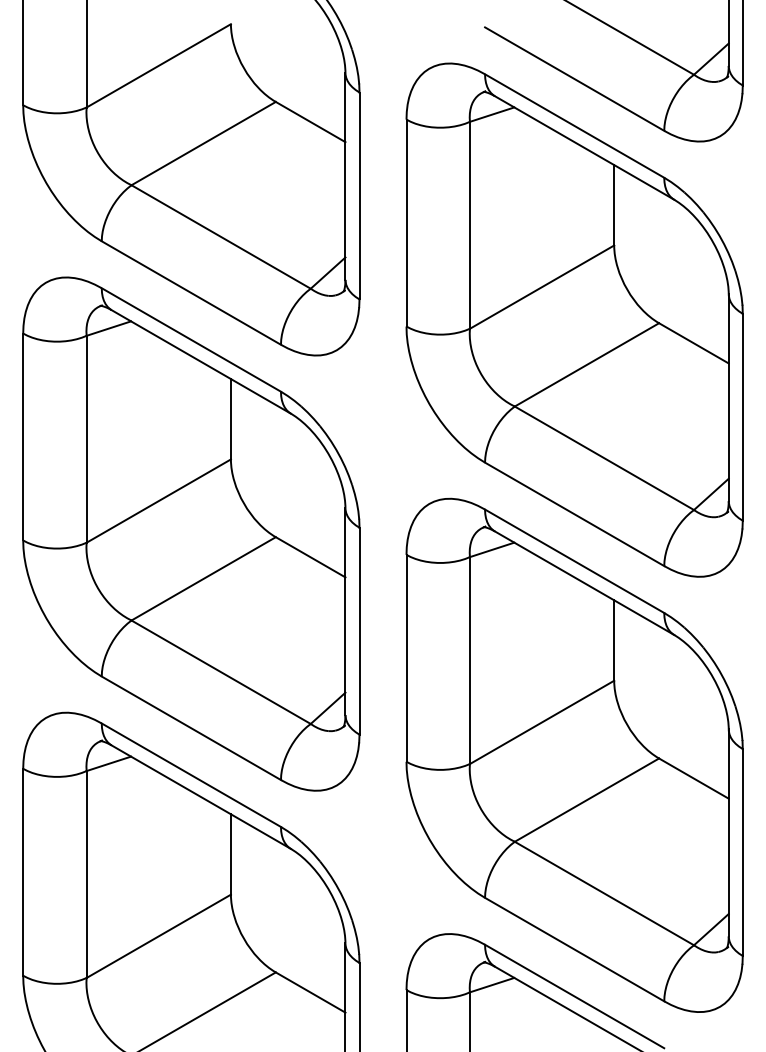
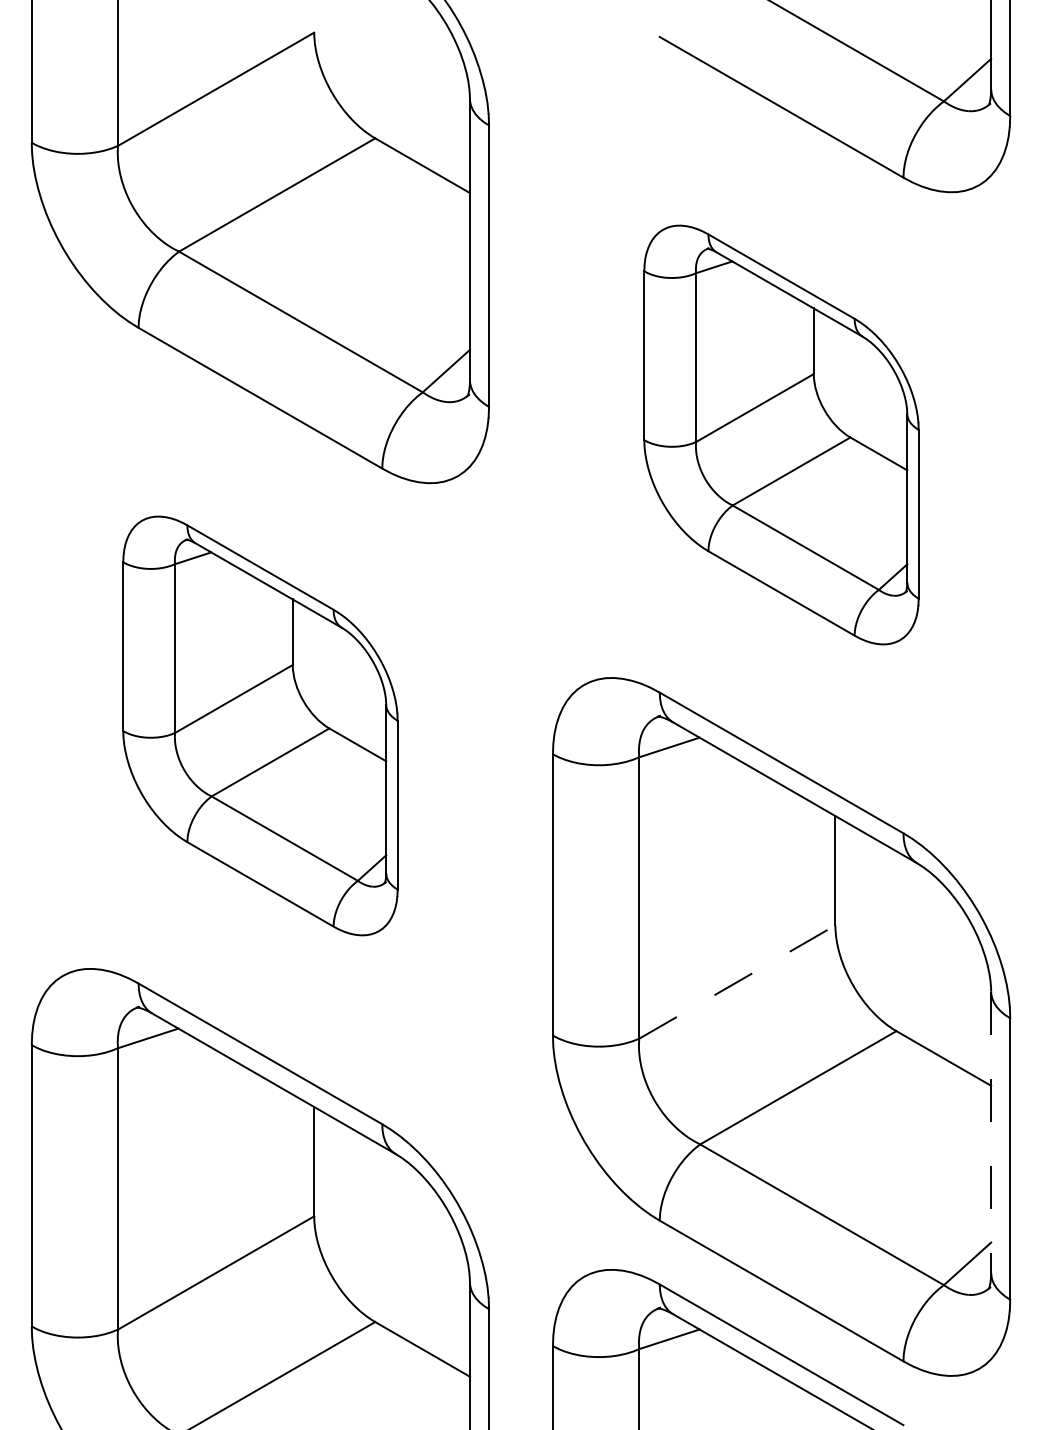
part: (574, 319) -> (781, 434), size x0.6
part: (191, 533) -> (260, 725), size x0.6
line: (542, 722) -> (737, 982), solid -> dashed
line: (728, 833) -> (990, 1133), solid -> dashed

